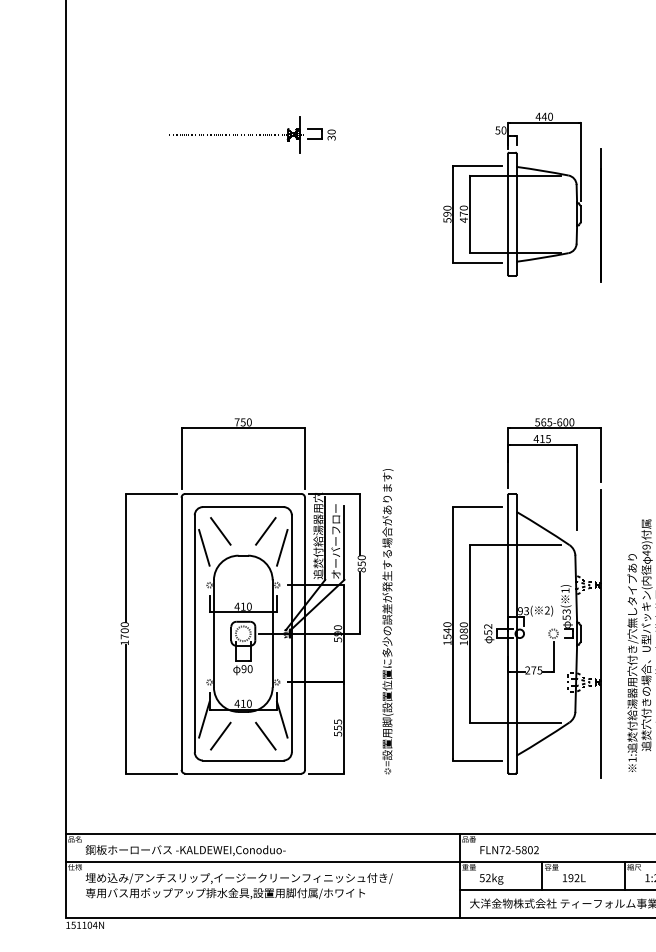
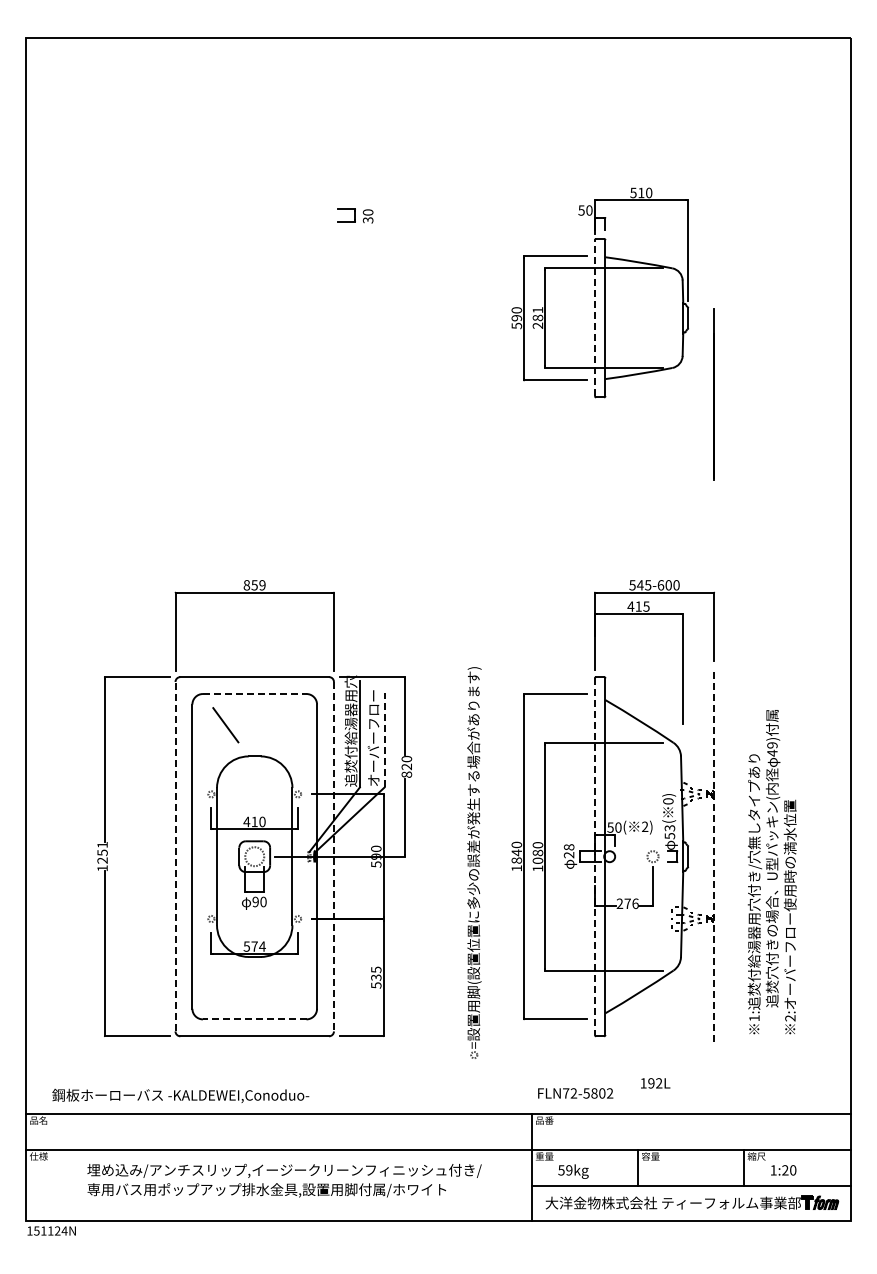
text: (541, 116) -> (637, 192), 440 -> 510
part: (235, 135) -> (244, 216), removed
text: (463, 214) -> (537, 318), 470 -> 281
line: (507, 214) -> (594, 318), solid -> dashed
line: (600, 215) -> (713, 394), moved
text: (243, 422) -> (254, 585), 750 -> 859
text: (543, 422) -> (639, 585), 565-600 -> 545-600
line: (243, 507) -> (254, 694), solid -> dashed
line: (265, 531) -> (283, 725), removed
line: (344, 542) -> (384, 739), solid -> dashed
line: (204, 547) -> (204, 746), removed
line: (282, 547) -> (304, 746), removed
text: (361, 563) -> (406, 766), 850 -> 820
text: (565, 590) -> (668, 801), 1) -> 0)
text: (523, 611) -> (614, 827), 93 -> 50
part: (388, 621) -> (474, 862), moved
text: (487, 629) -> (568, 851), 52 -> 28
text: (124, 630) -> (102, 852), 1700 -> 1251
line: (181, 633) -> (175, 856), solid -> dashed
line: (304, 633) -> (333, 856), solid -> dashed
line: (601, 633) -> (714, 856), solid -> dashed
line: (507, 634) -> (594, 857), solid -> dashed
text: (447, 636) -> (516, 860), 1540 -> 1840
text: (539, 670) -> (635, 903), 275 -> 276
text: (243, 703) -> (254, 946), 410 -> 574
line: (204, 719) -> (204, 966), removed
line: (282, 719) -> (304, 966), removed
text: (337, 727) -> (375, 977), 555 -> 535
line: (220, 736) -> (225, 988), removed
line: (265, 736) -> (283, 988), removed
line: (243, 760) -> (254, 1019), solid -> dashed
text: (185, 850) -> (180, 1095), moved
text: (509, 850) -> (575, 1093), moved
text: (488, 878) -> (569, 1170), 52kg -> 59kg
text: (574, 878) -> (655, 1083), moved
text: (239, 886) -> (284, 1180), moved
text: (89, 924) -> (57, 1230), 151104N -> 151124N

